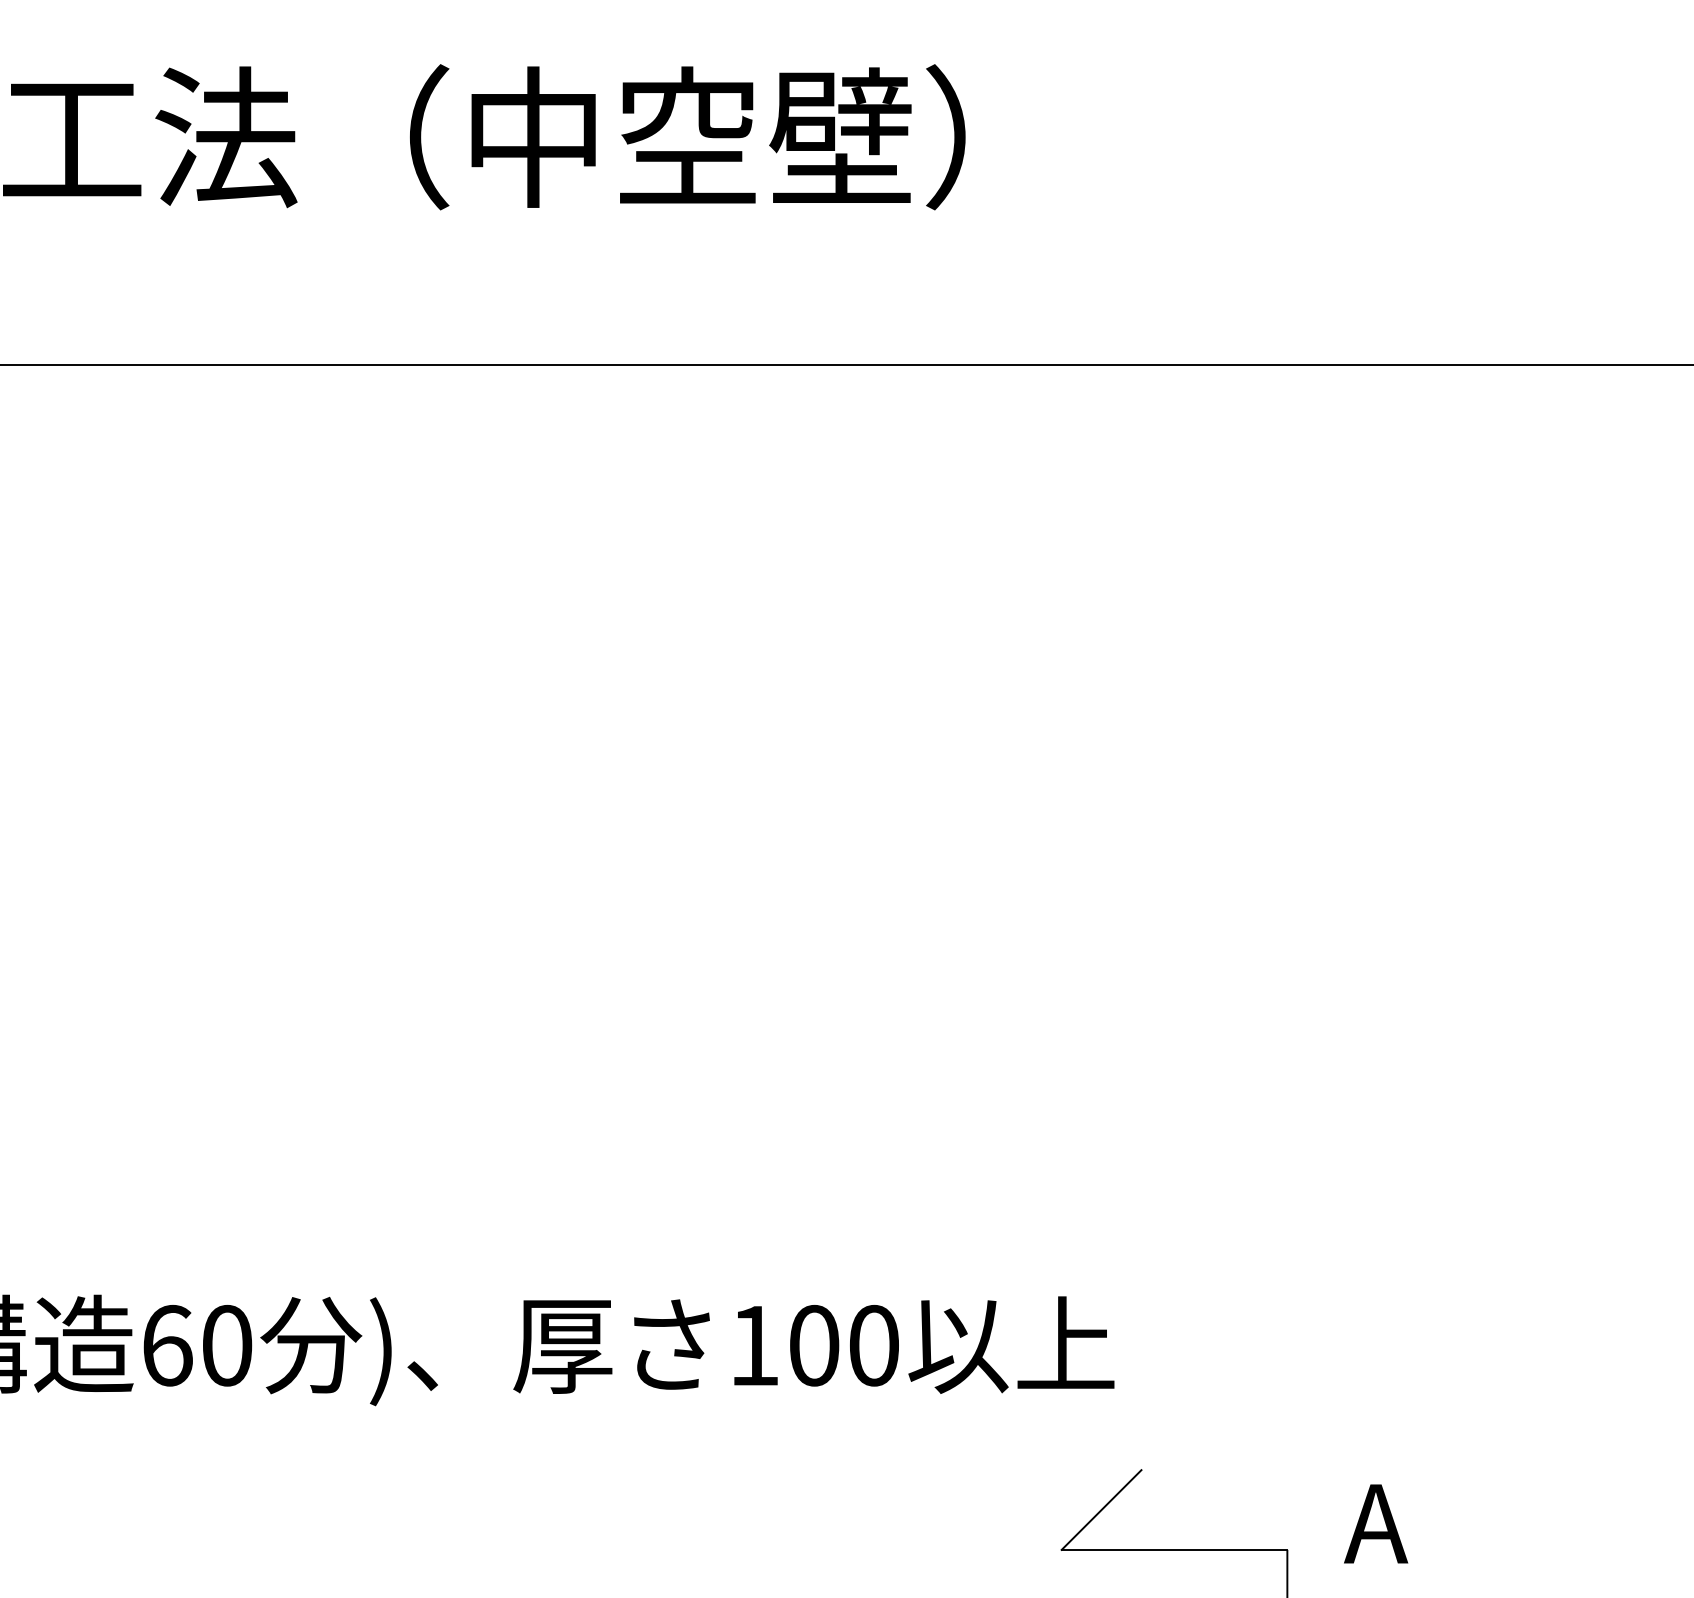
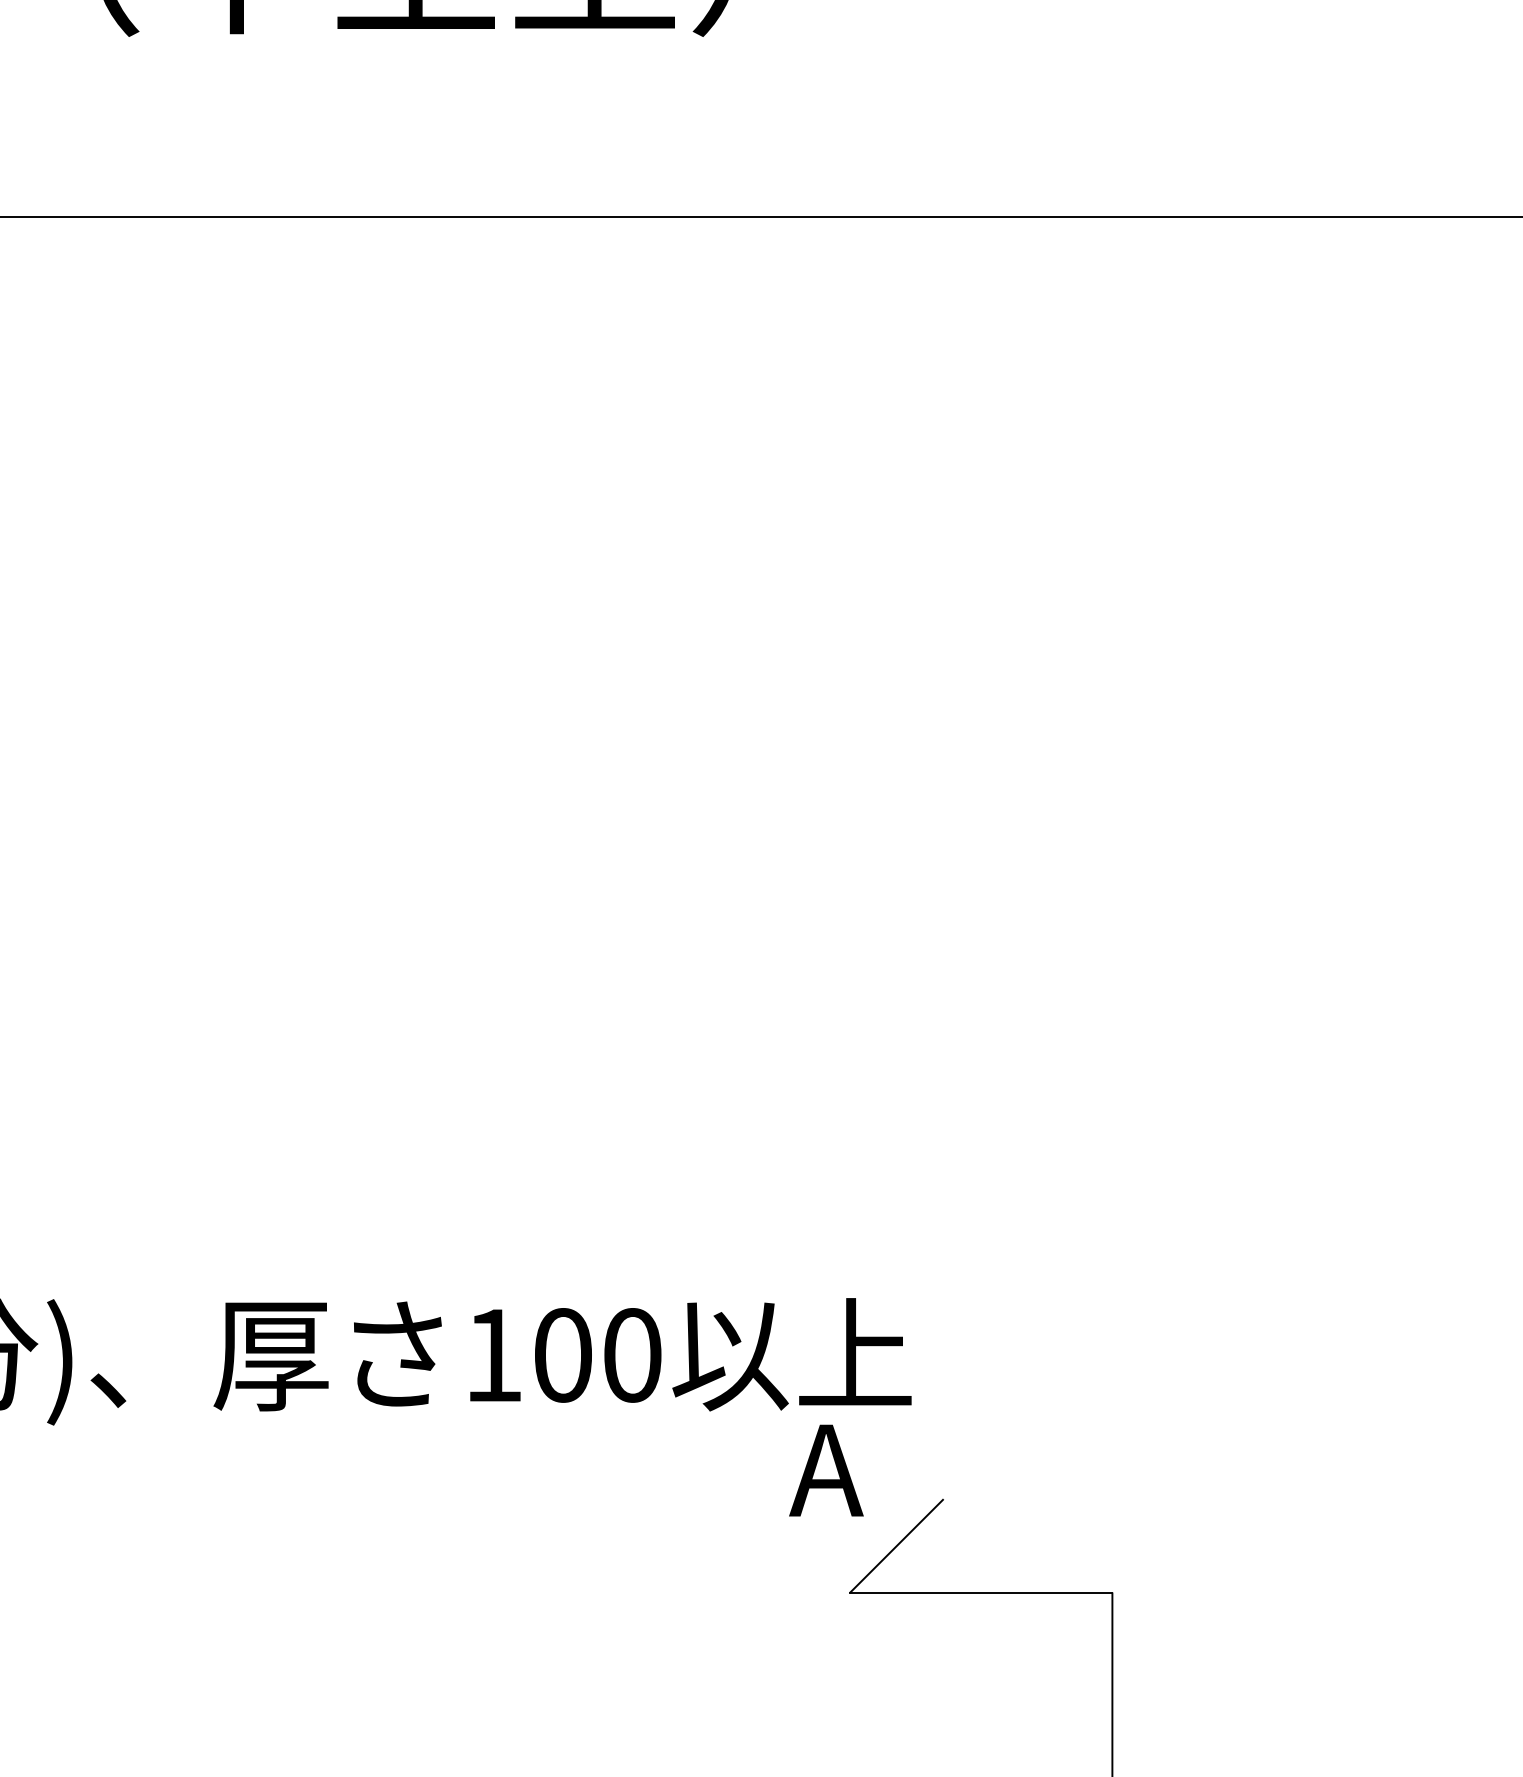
text: (1376, 1523) -> (826, 1470), moved

